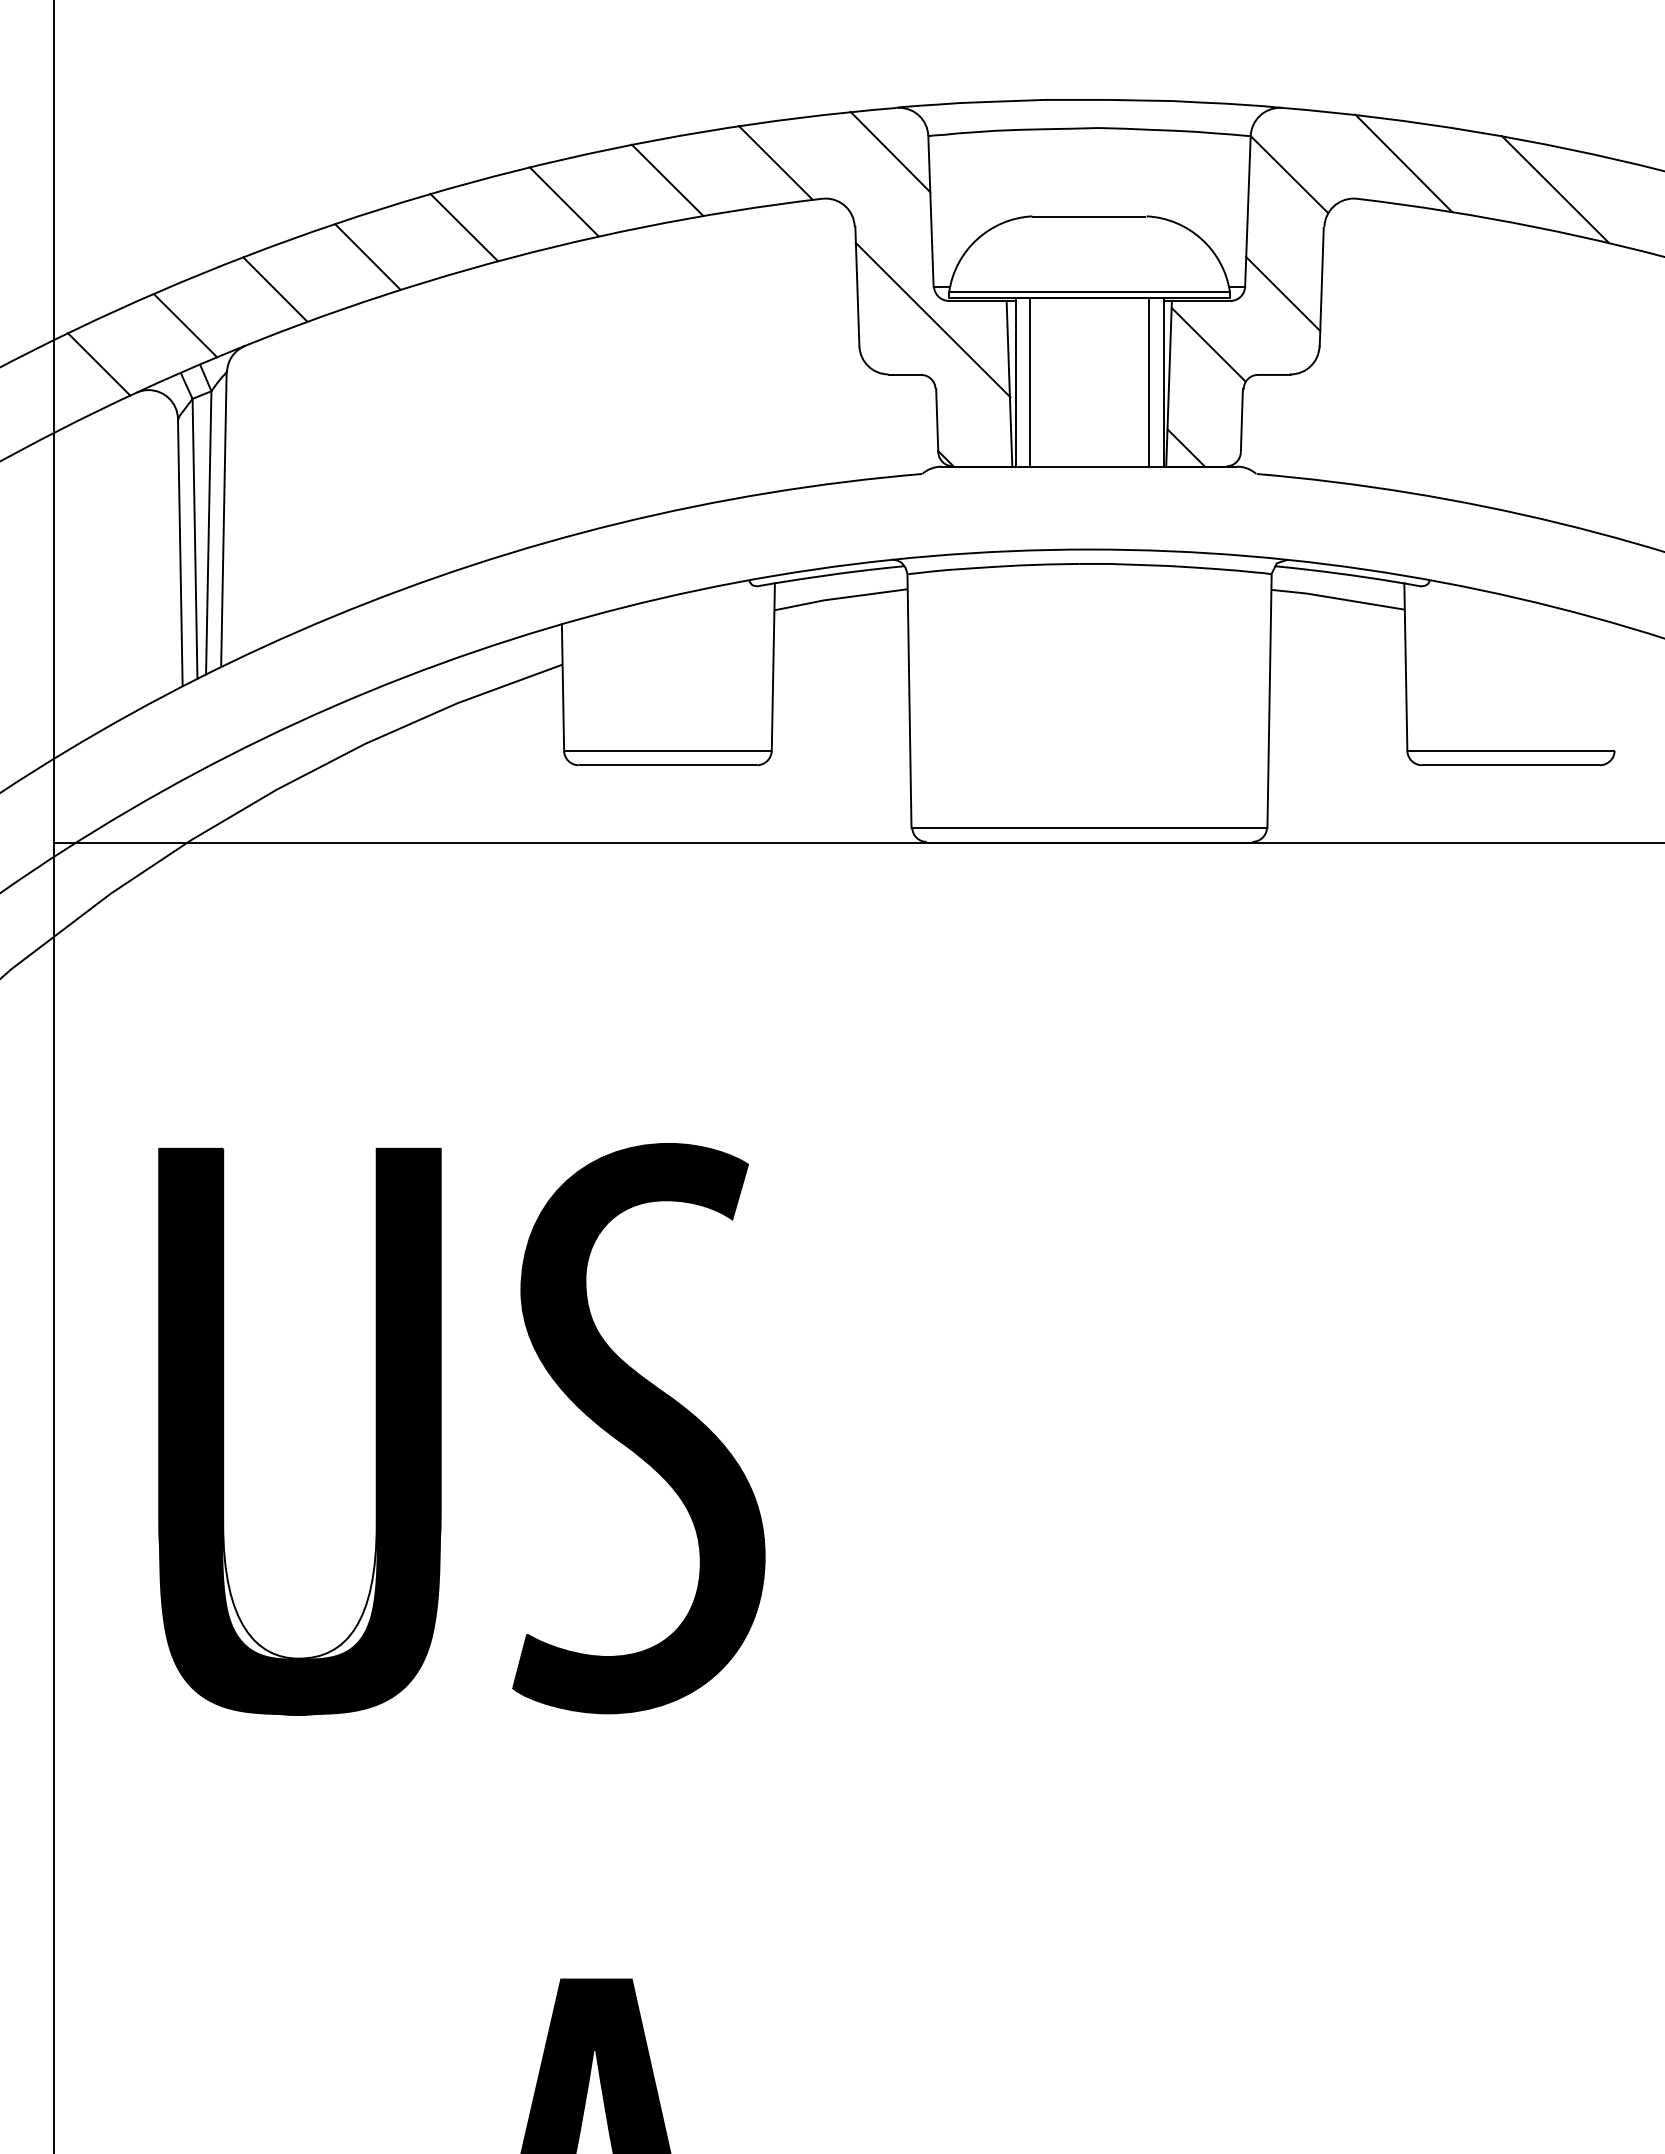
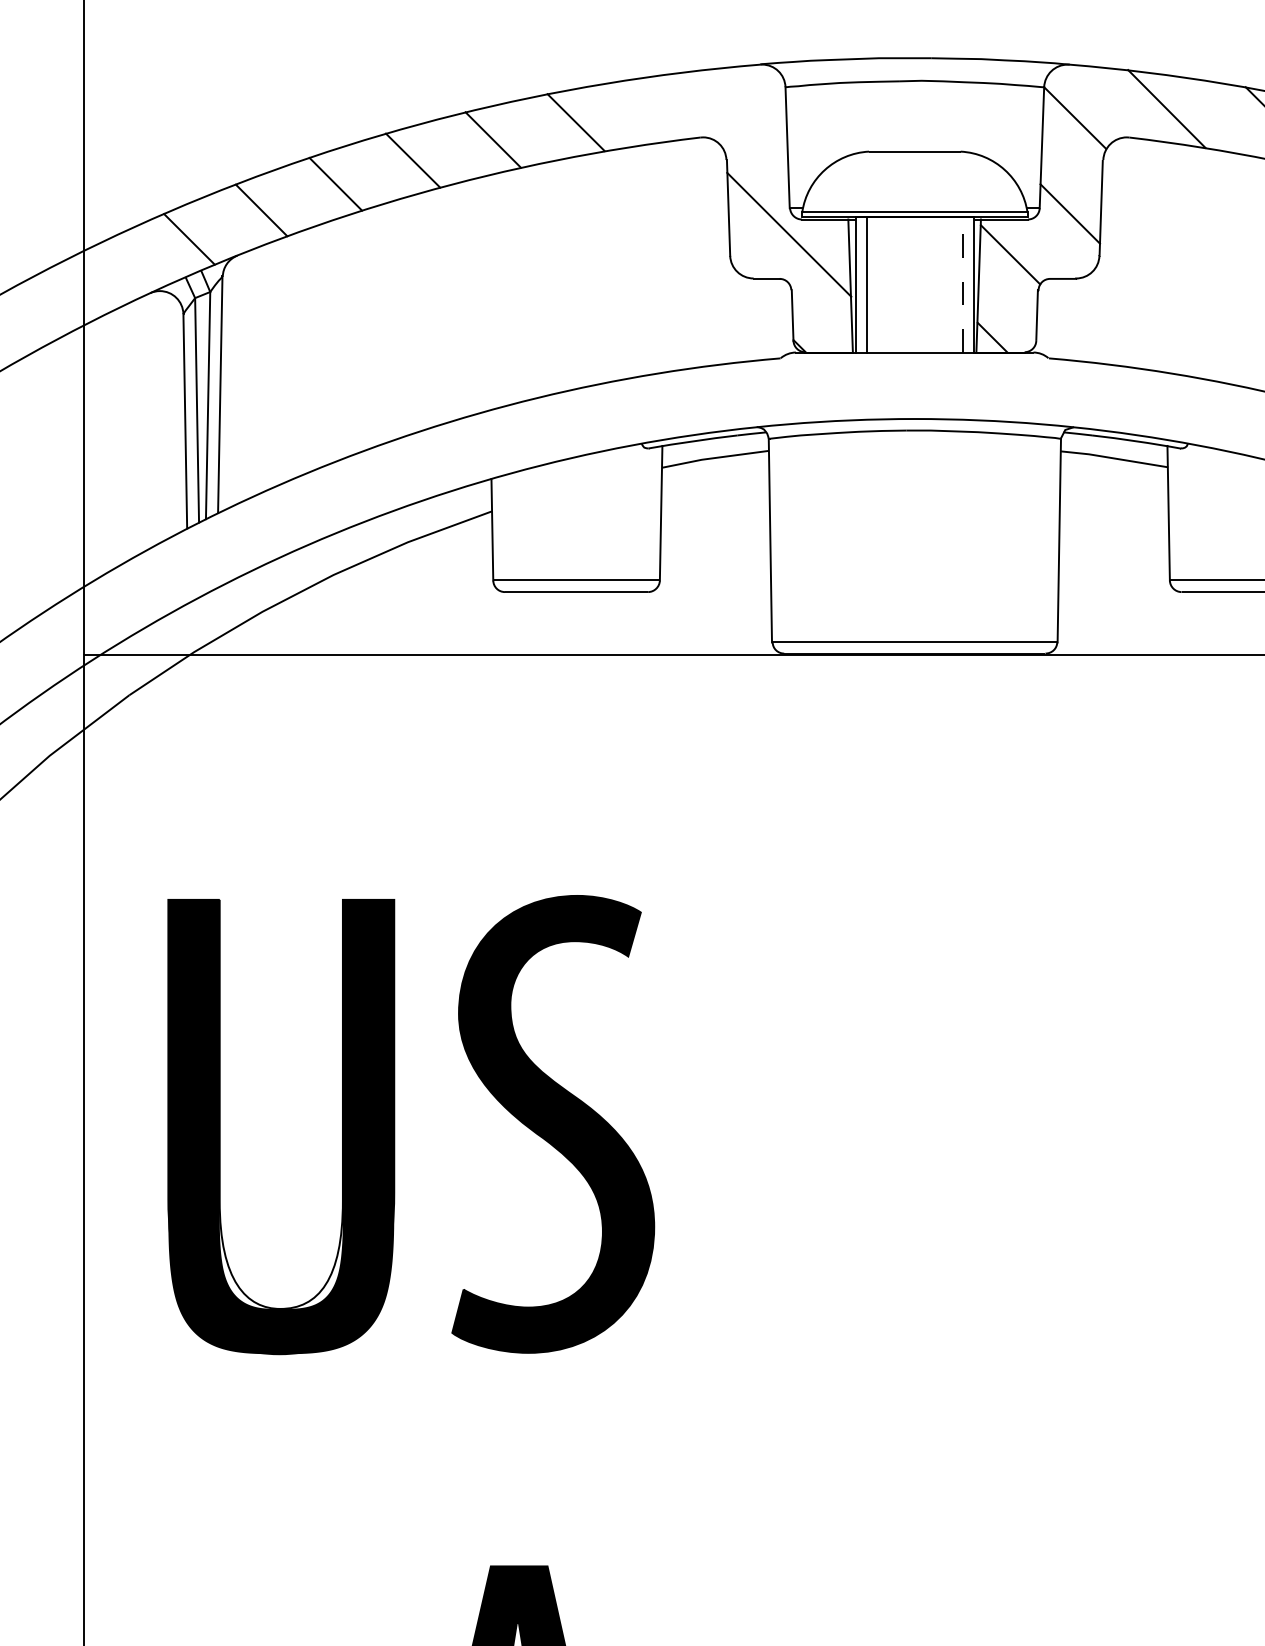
line: (890, 151) -> (755, 99), removed
line: (775, 162) -> (662, 108), removed
line: (98, 364) -> (119, 270), removed
line: (1149, 381) -> (962, 284), solid -> dashed

